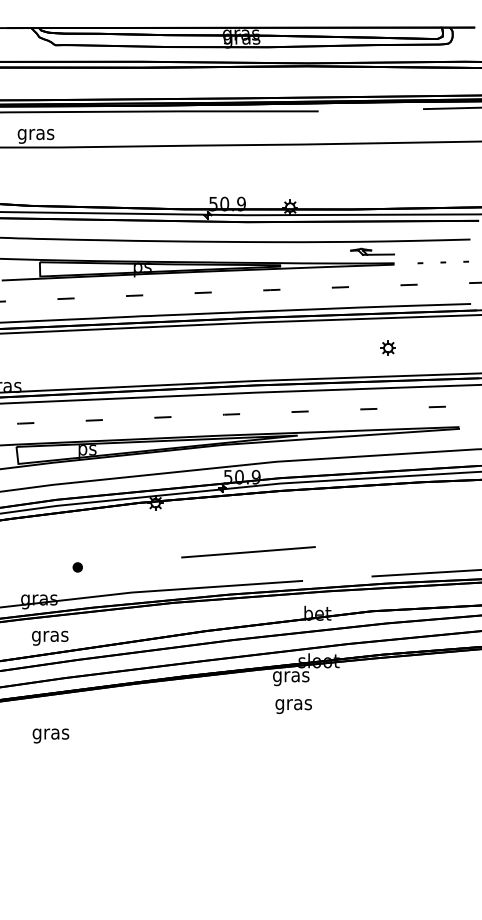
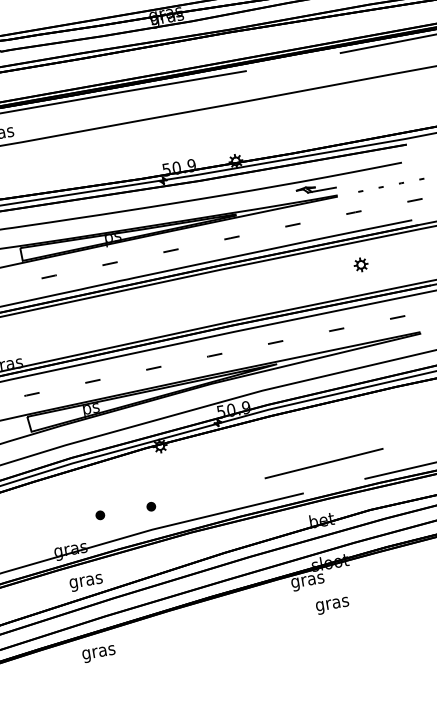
part: (387, 347) -> (360, 264), moved
line: (248, 552) -> (324, 463), moved
part: (134, 567) -> (151, 506), added
text: (293, 706) -> (332, 605), moved
text: (50, 735) -> (98, 653), moved

